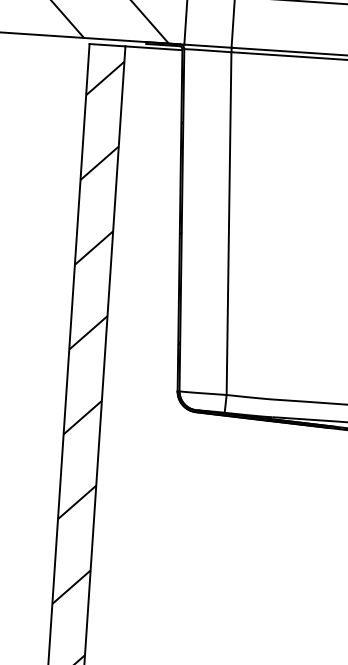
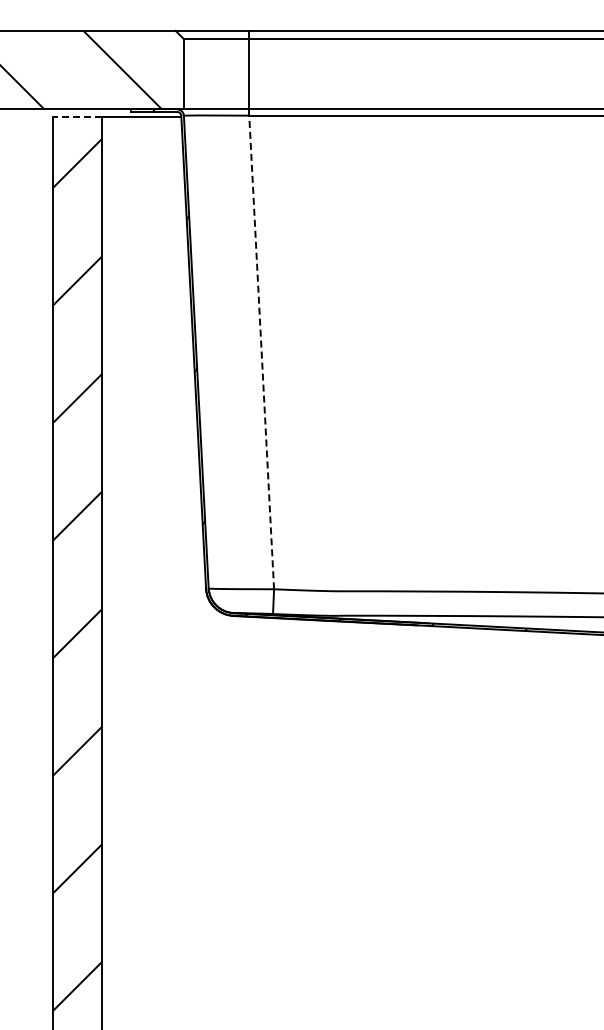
line: (107, 45) -> (77, 117), solid -> dashed
line: (228, 222) -> (261, 351), solid -> dashed

